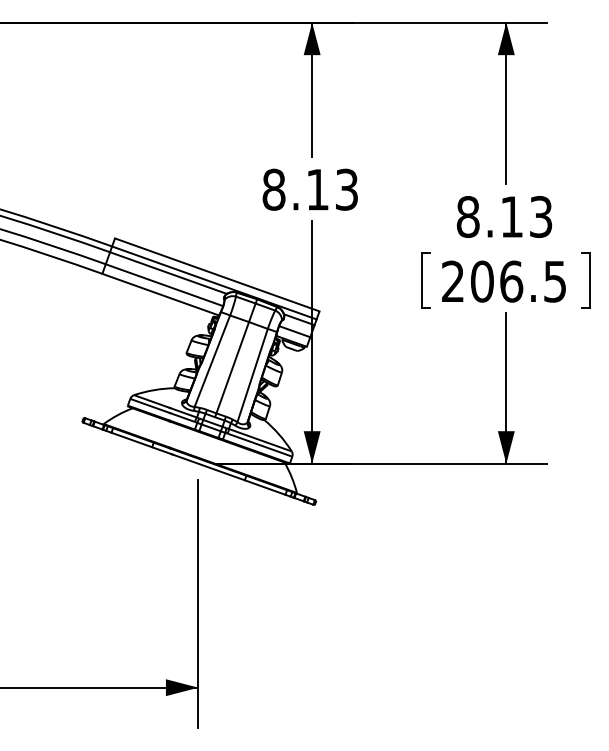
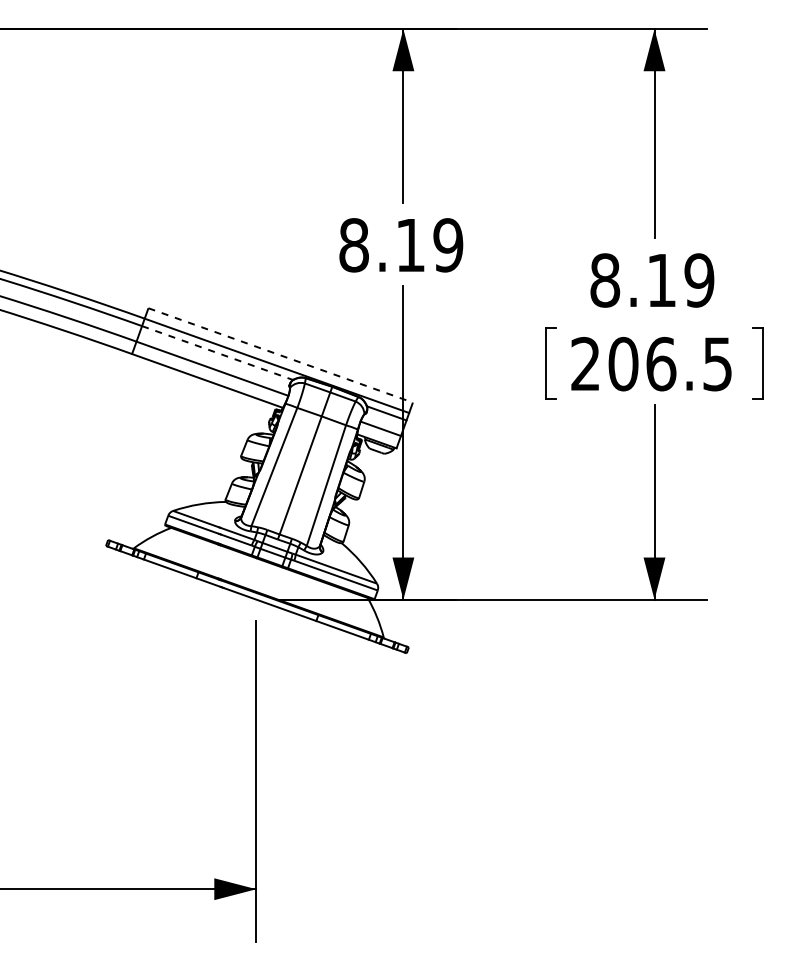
text: (347, 189) -> (448, 245), 8.13 -> 8.19
text: (541, 216) -> (699, 280), 8.13 -> 8.19
line: (169, 273) -> (218, 353), solid -> dashed
line: (217, 274) -> (281, 355), solid -> dashed

